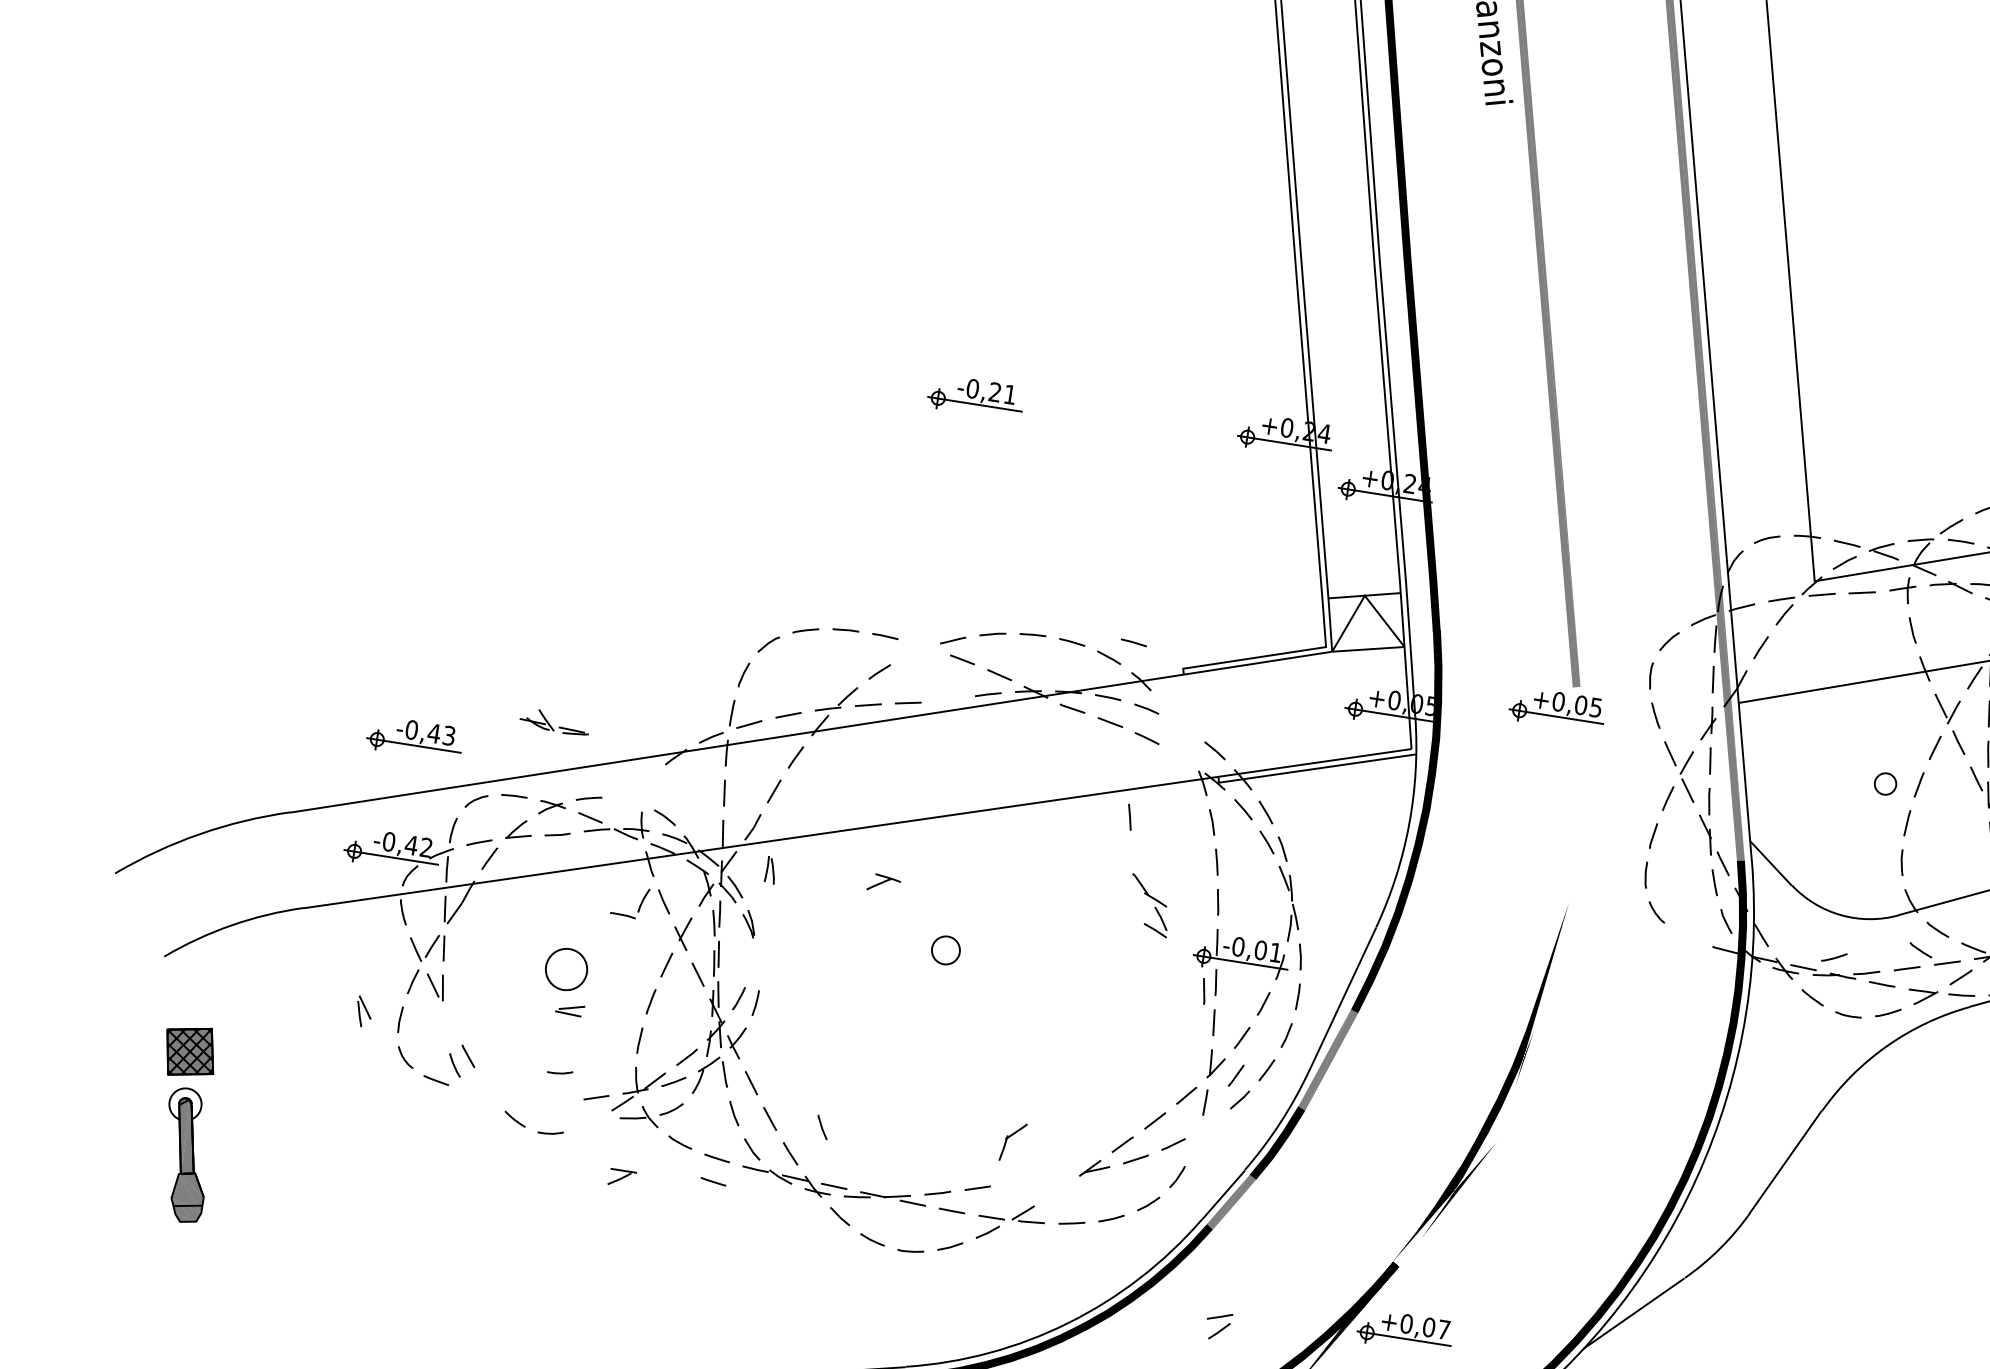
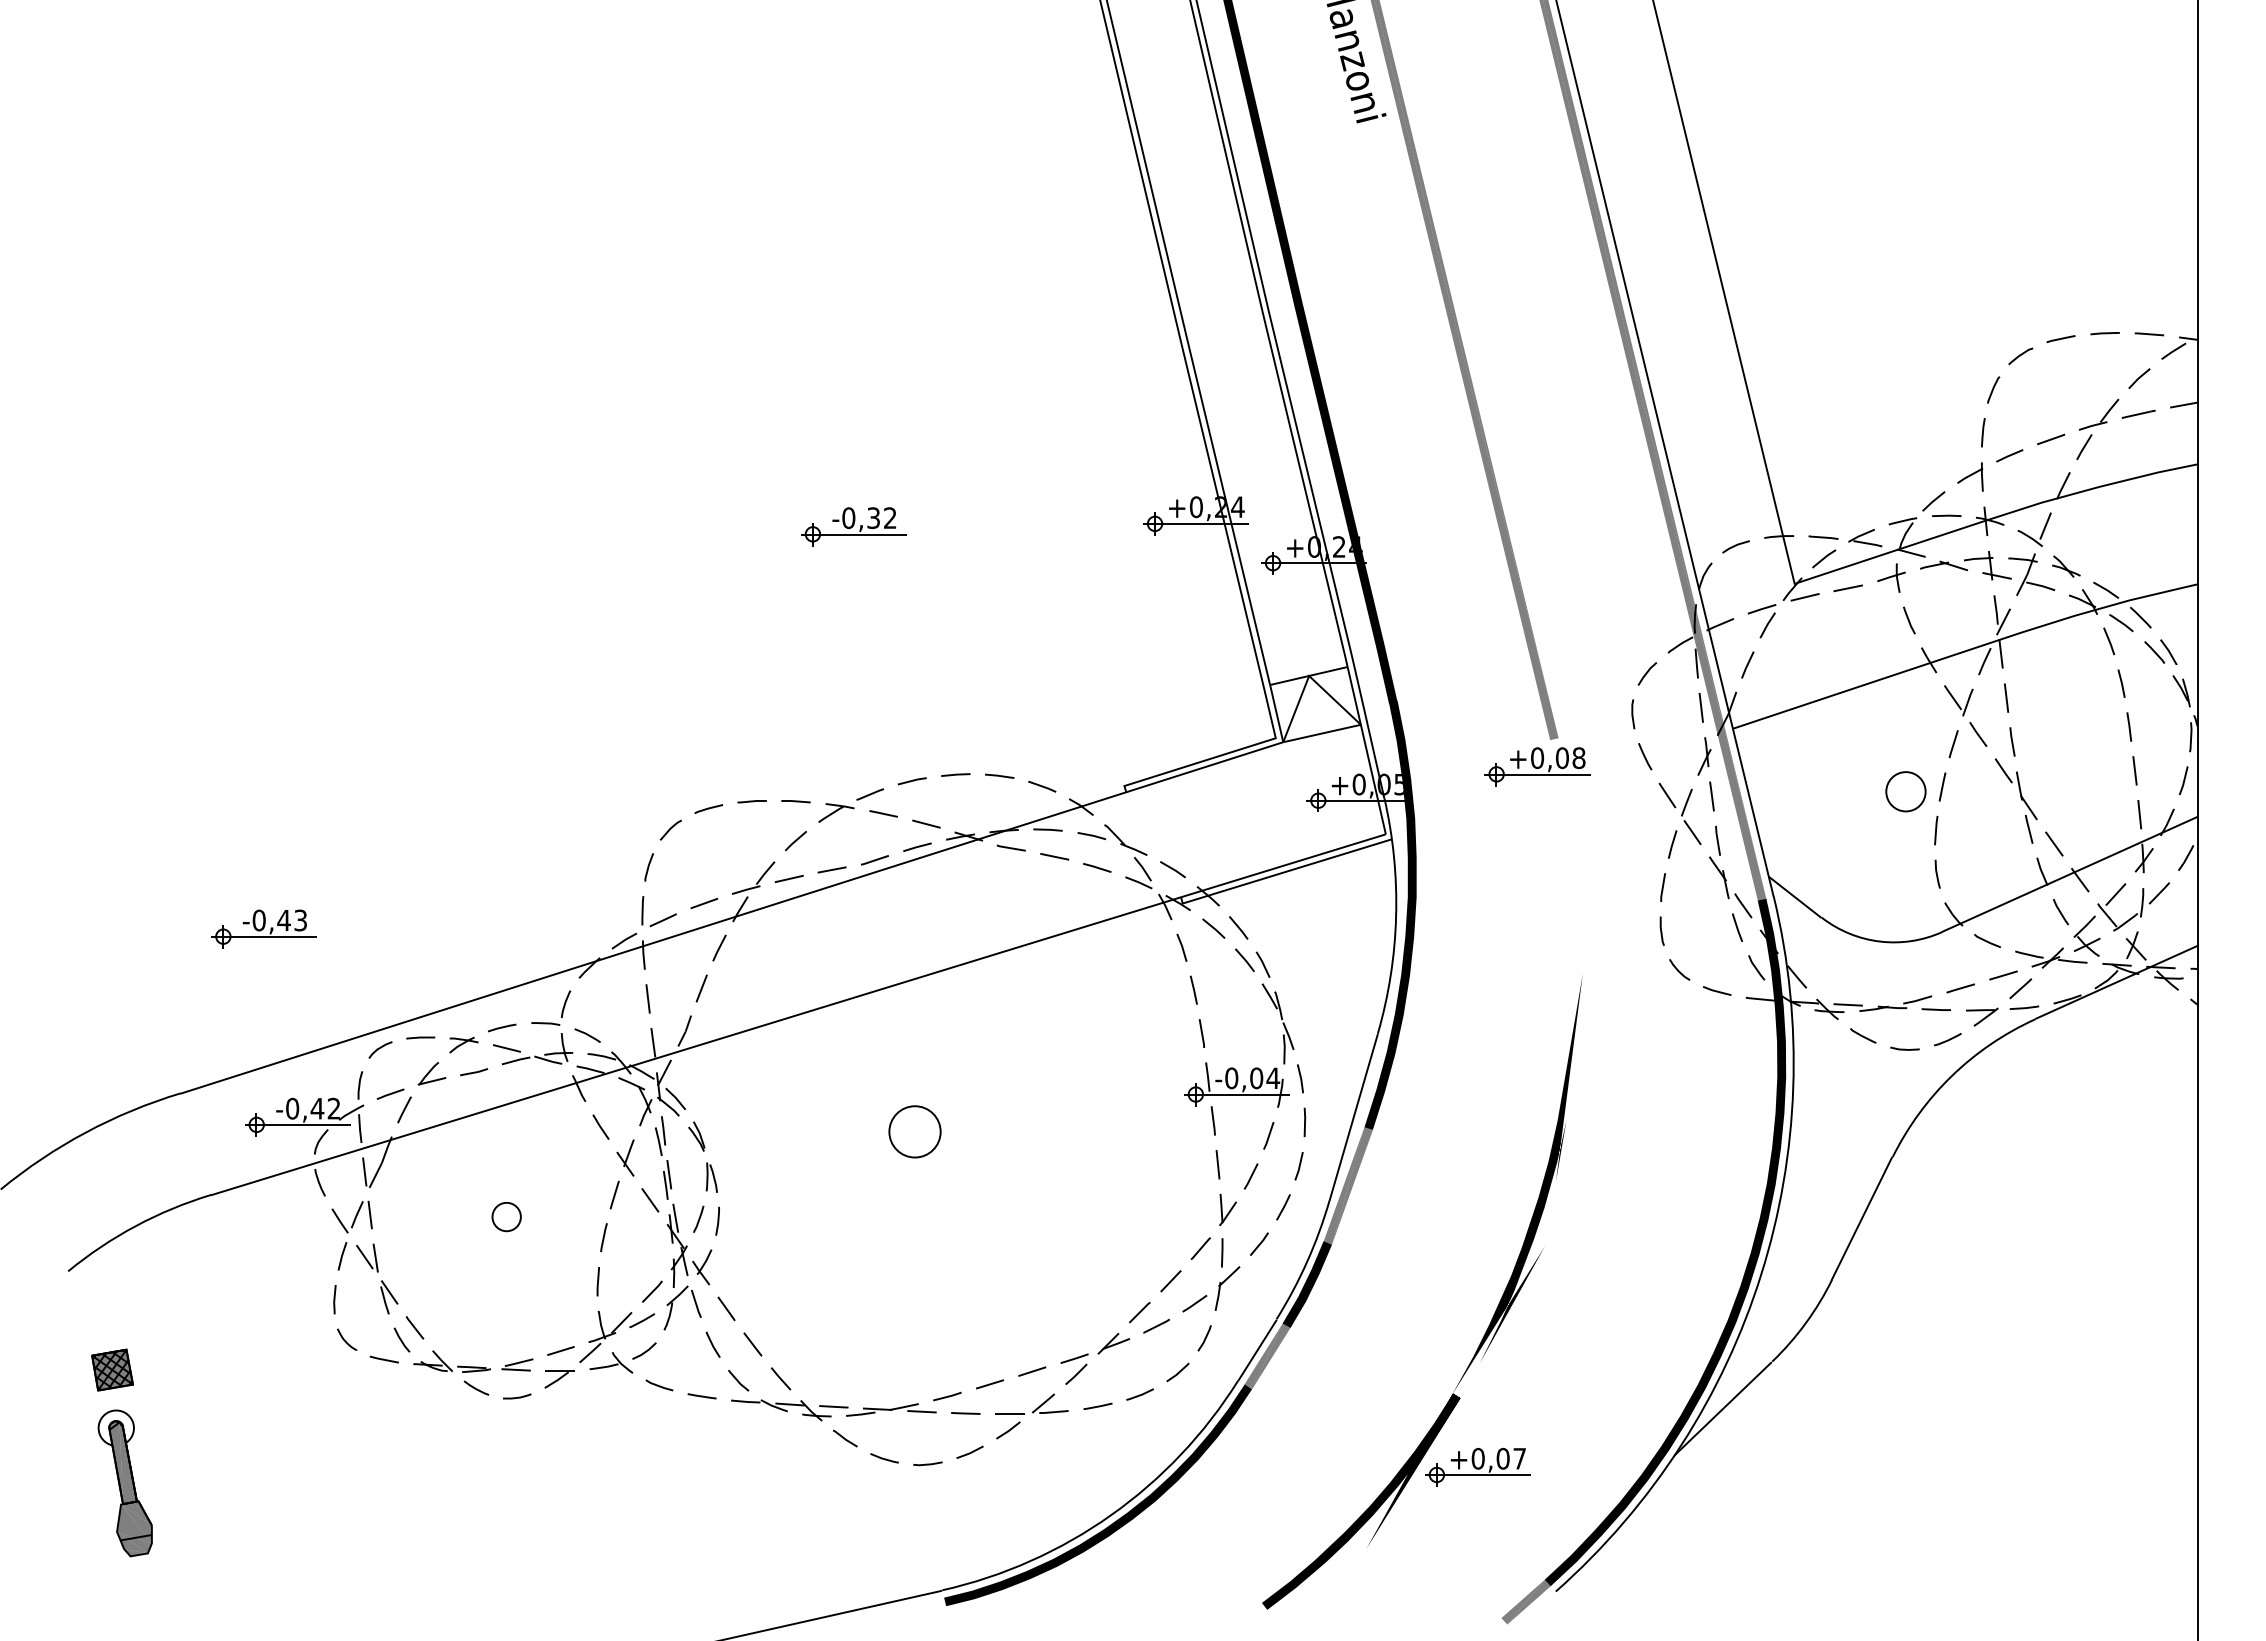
text: (1002, 393) -> (881, 518), -0,21 -> -0,32
line: (1133, 642) -> (1066, 765), removed
line: (947, 700) -> (874, 860), added
text: (1595, 707) -> (1578, 758), +0,05 -> +0,08
part: (554, 721) -> (451, 1361), moved
part: (414, 737) -> (263, 928), moved
circle: (1885, 783) -> (1905, 791), size x1.67
line: (1129, 816) -> (1091, 955), removed
part: (770, 870) -> (711, 1177), moved
part: (884, 883) -> (836, 812), moved
part: (638, 906) -> (561, 1011), moved
part: (1155, 907) -> (1134, 857), moved
line: (1687, 936) -> (1716, 990), added
line: (1920, 949) -> (1972, 965), removed
circle: (945, 950) -> (914, 1131), size x1.67
text: (1276, 952) -> (1273, 1077), -0,01 -> -0,04
line: (1834, 957) -> (1879, 988), removed
circle: (566, 969) -> (506, 1216), size x0.62
line: (1203, 991) -> (1201, 1132), removed
part: (570, 1009) -> (517, 1364), moved
part: (364, 1012) -> (389, 1297), moved
part: (190, 1051) -> (112, 1369), size x0.71
line: (561, 1072) -> (518, 1329), removed
line: (1235, 1075) -> (1250, 1218), removed
line: (821, 1127) -> (810, 1344), removed
part: (1010, 1137) -> (1223, 1283), moved
part: (622, 1178) -> (559, 1379), moved
line: (712, 1181) -> (701, 1422), removed
line: (1017, 1182) -> (1032, 1371), added
part: (1218, 1325) -> (1074, 1368), moved

